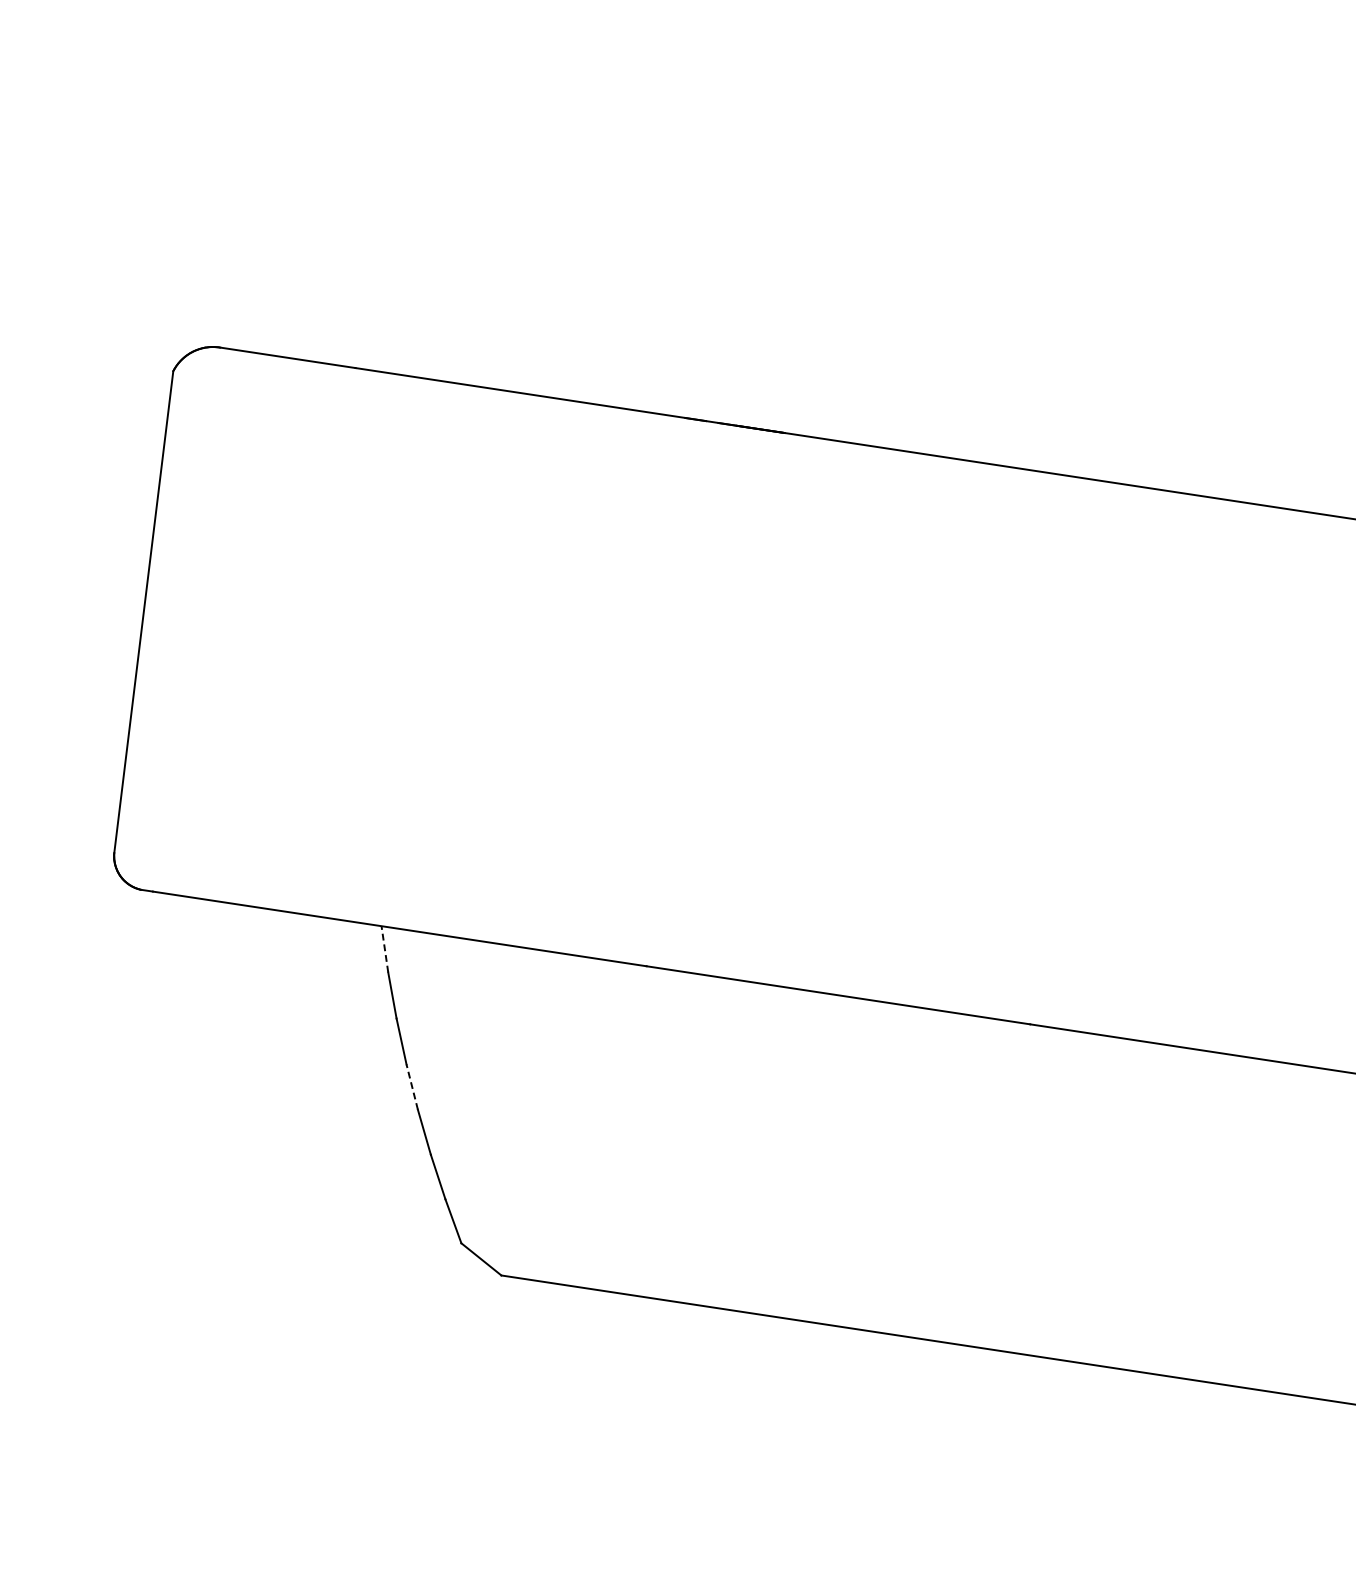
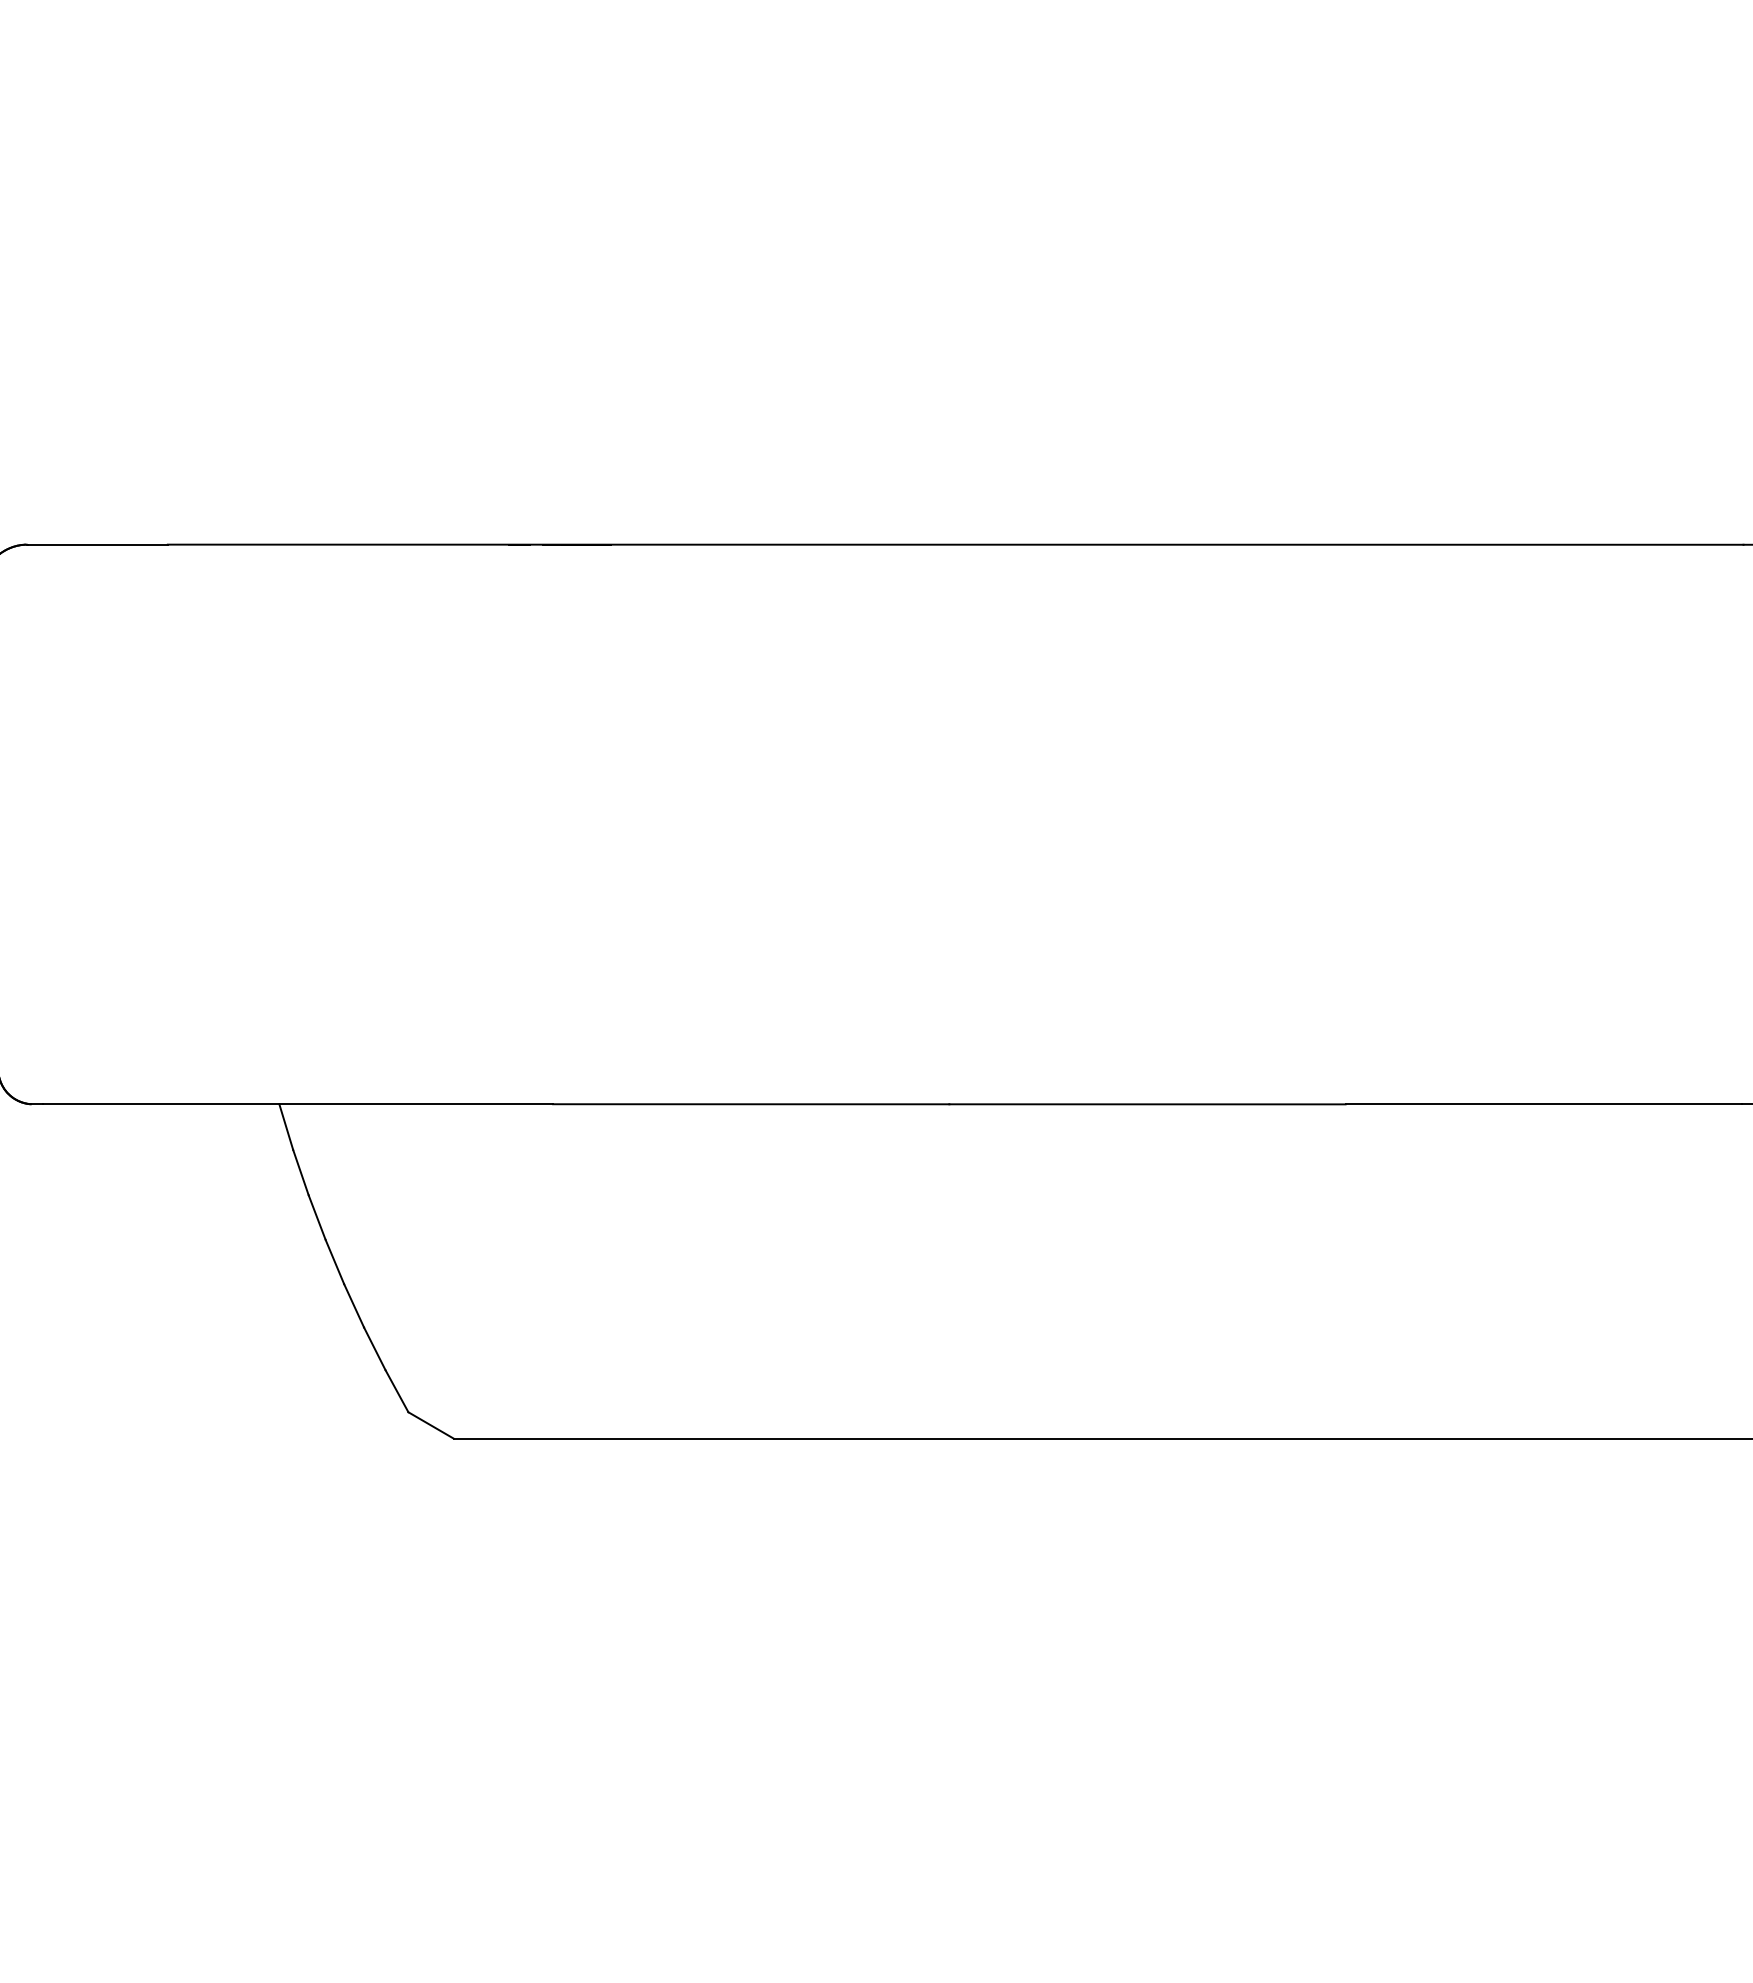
line: (385, 949) -> (286, 1127), dashed -> solid
line: (411, 1087) -> (334, 1262), dashed -> solid

